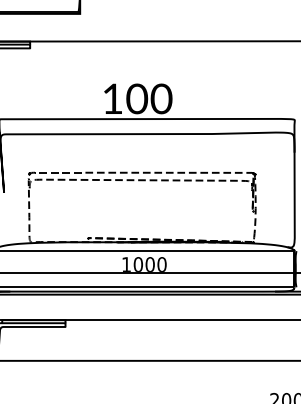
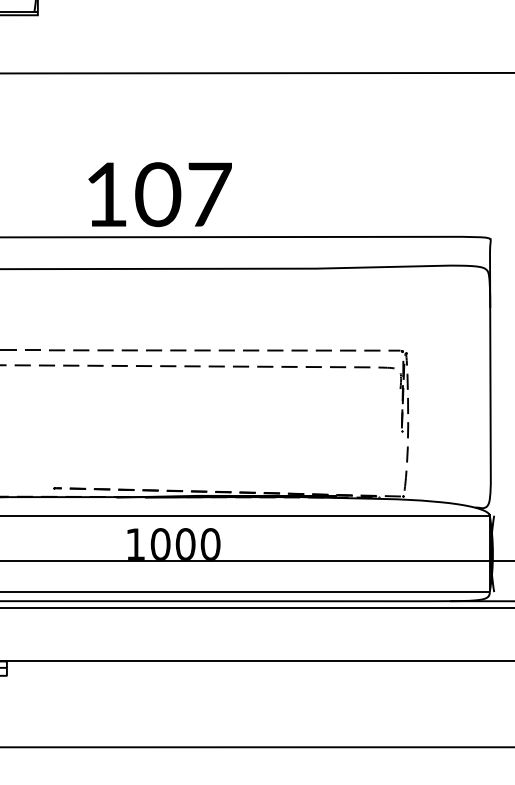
text: (161, 98) -> (209, 193), 100 -> 107

